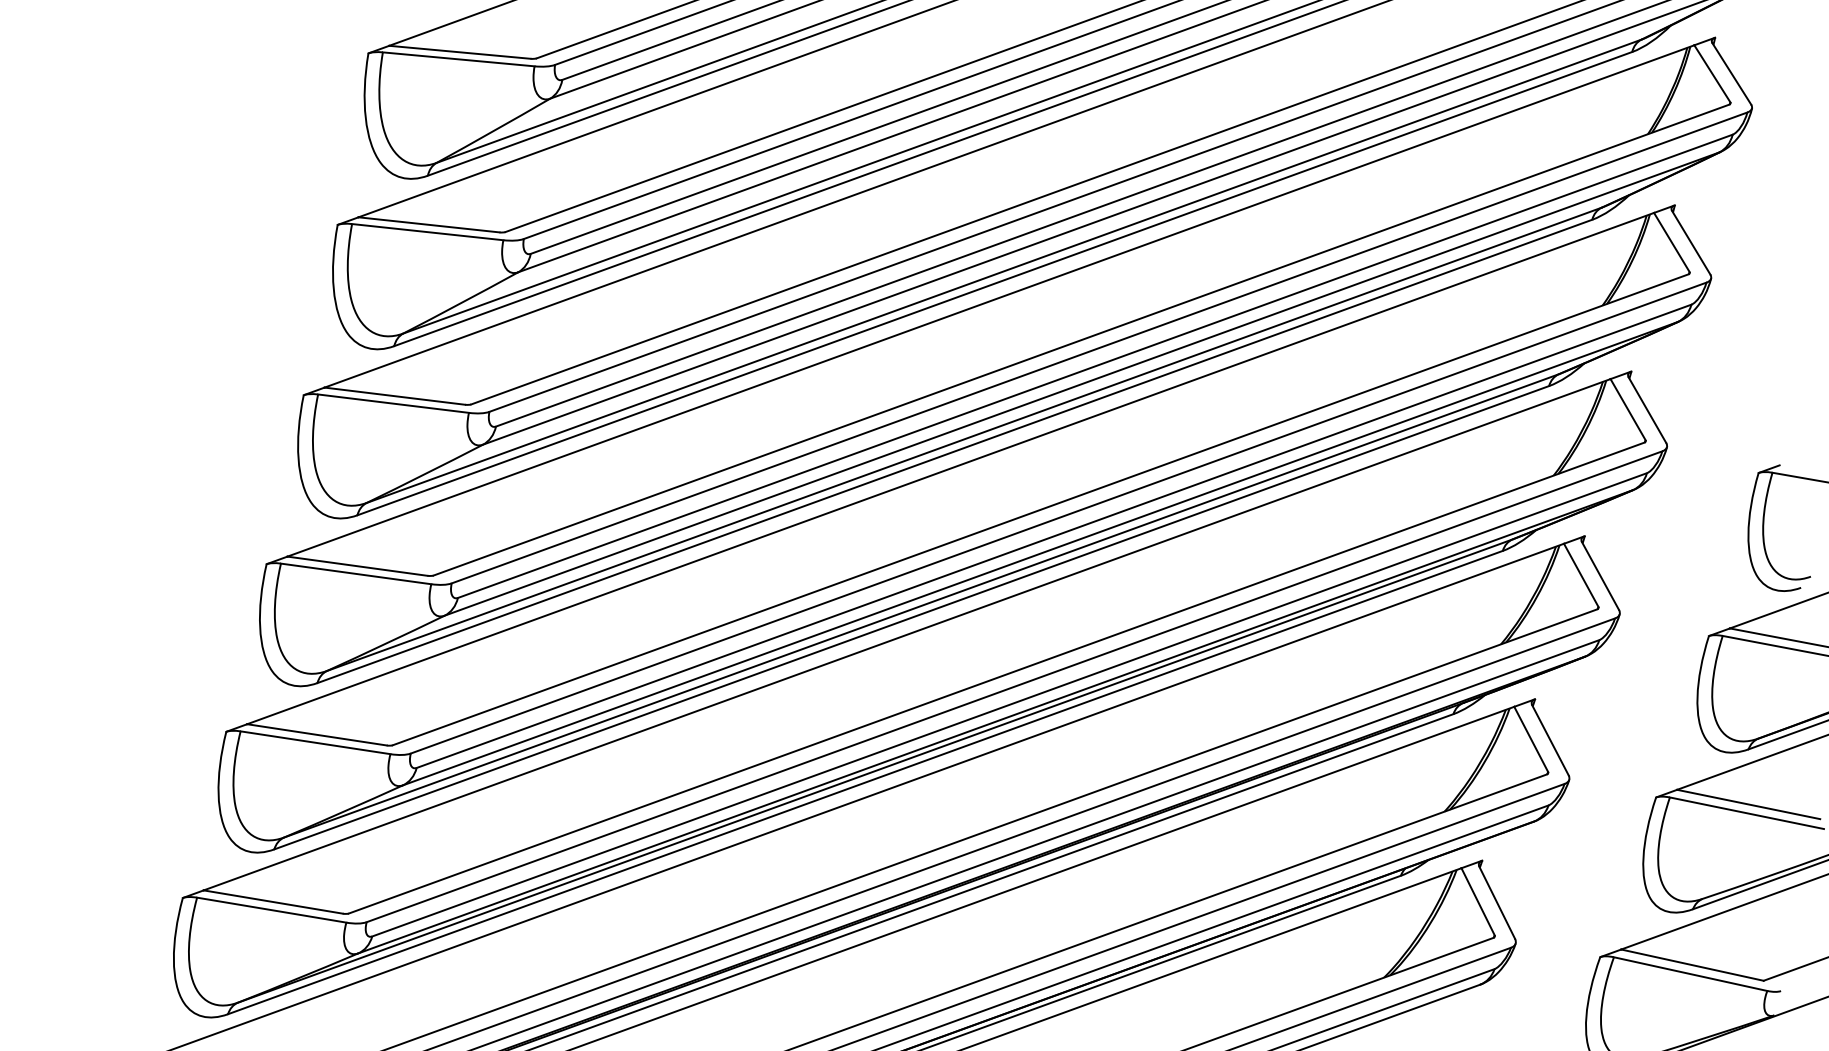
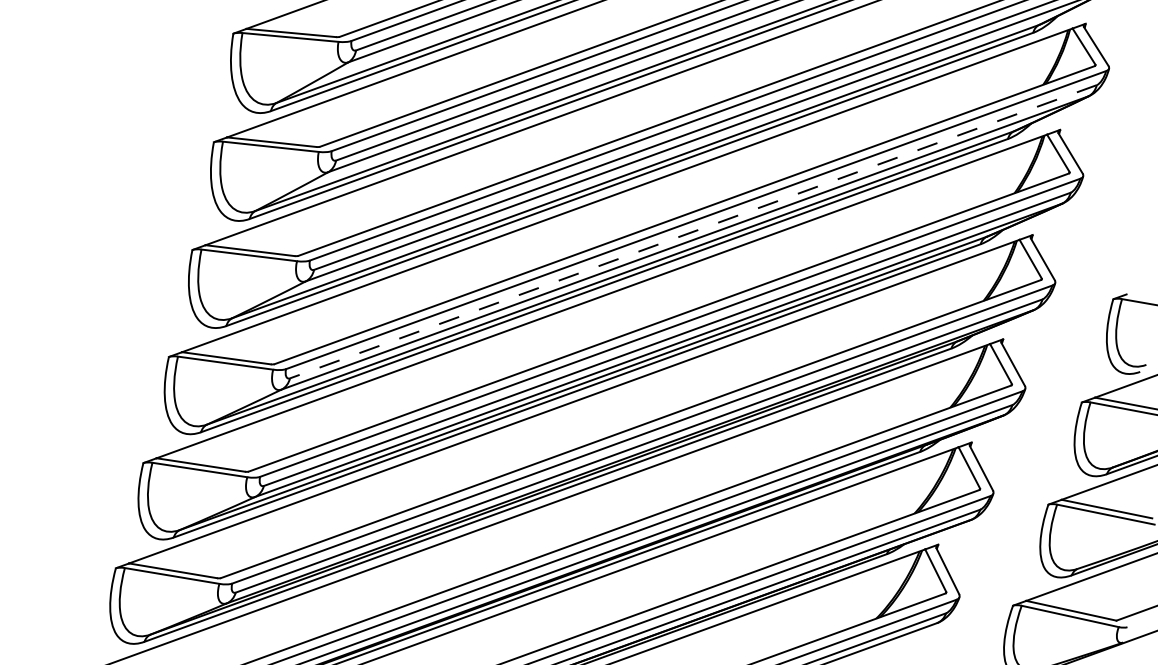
line: (1093, 365) -> (692, 231), solid -> dashed

